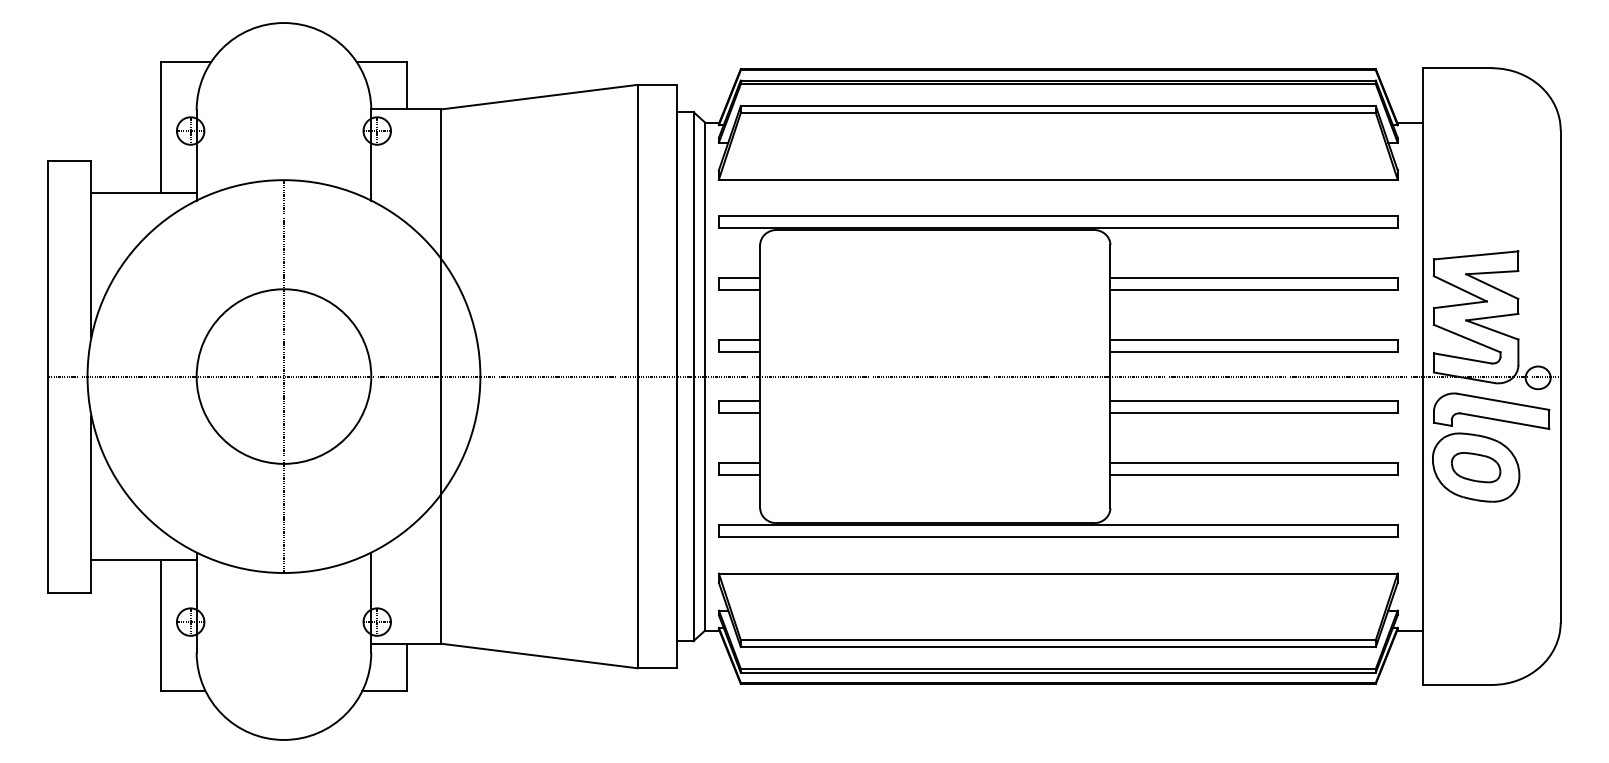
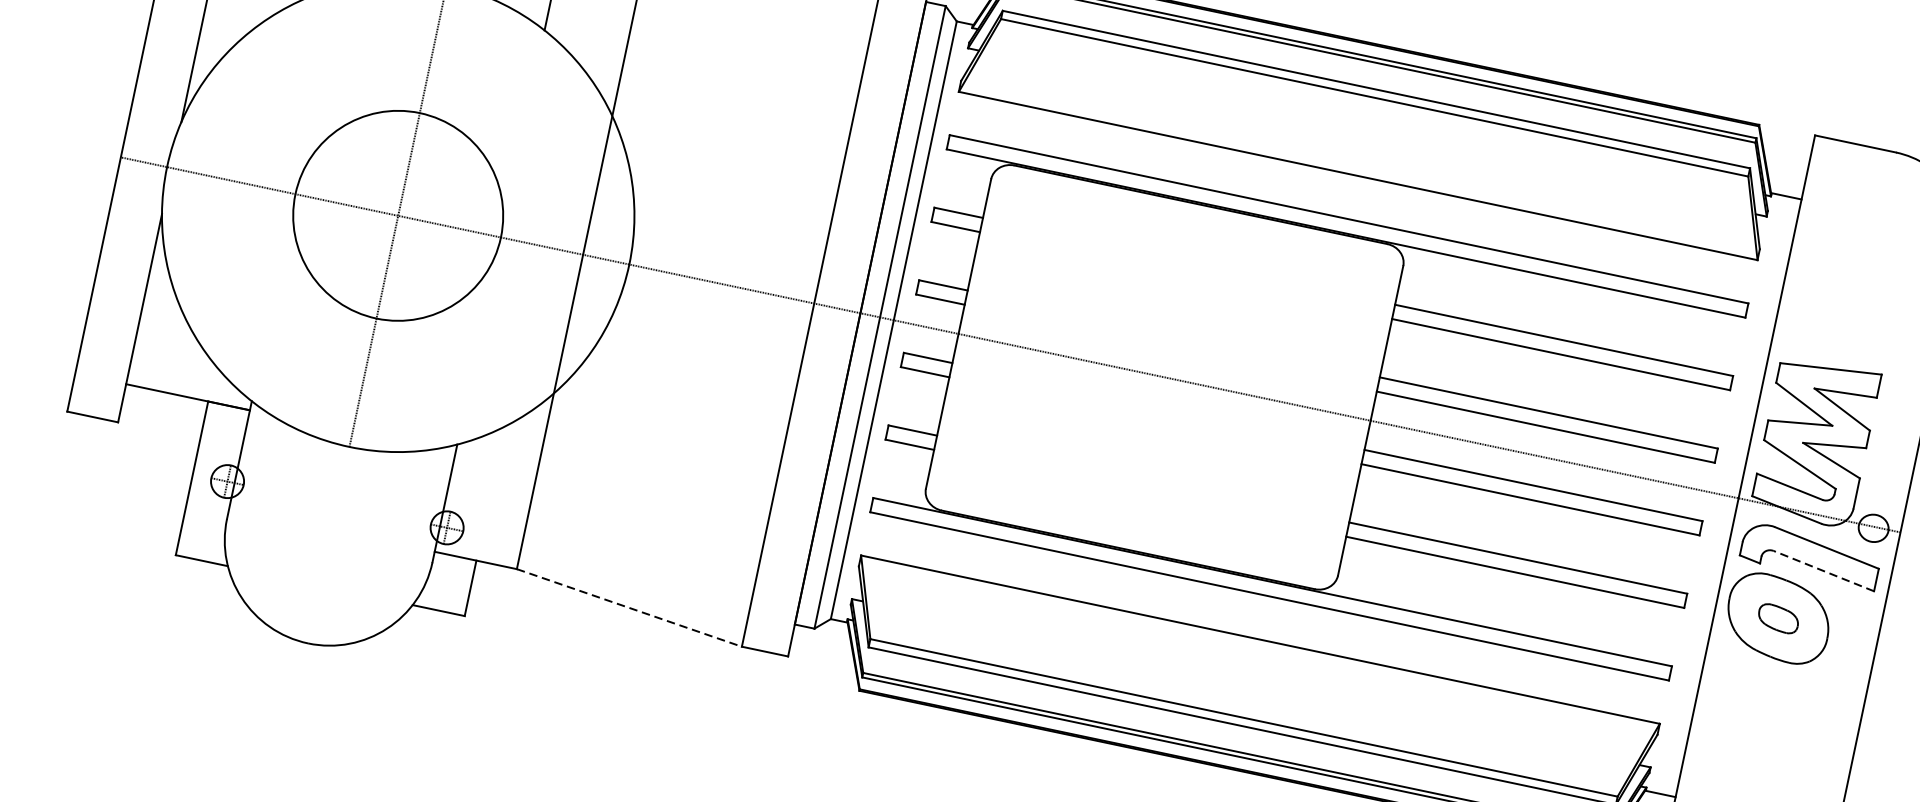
line: (1505, 421) -> (1824, 571), solid -> dashed
part: (1476, 467) -> (1778, 618), size x0.7
line: (539, 656) -> (629, 608), solid -> dashed

